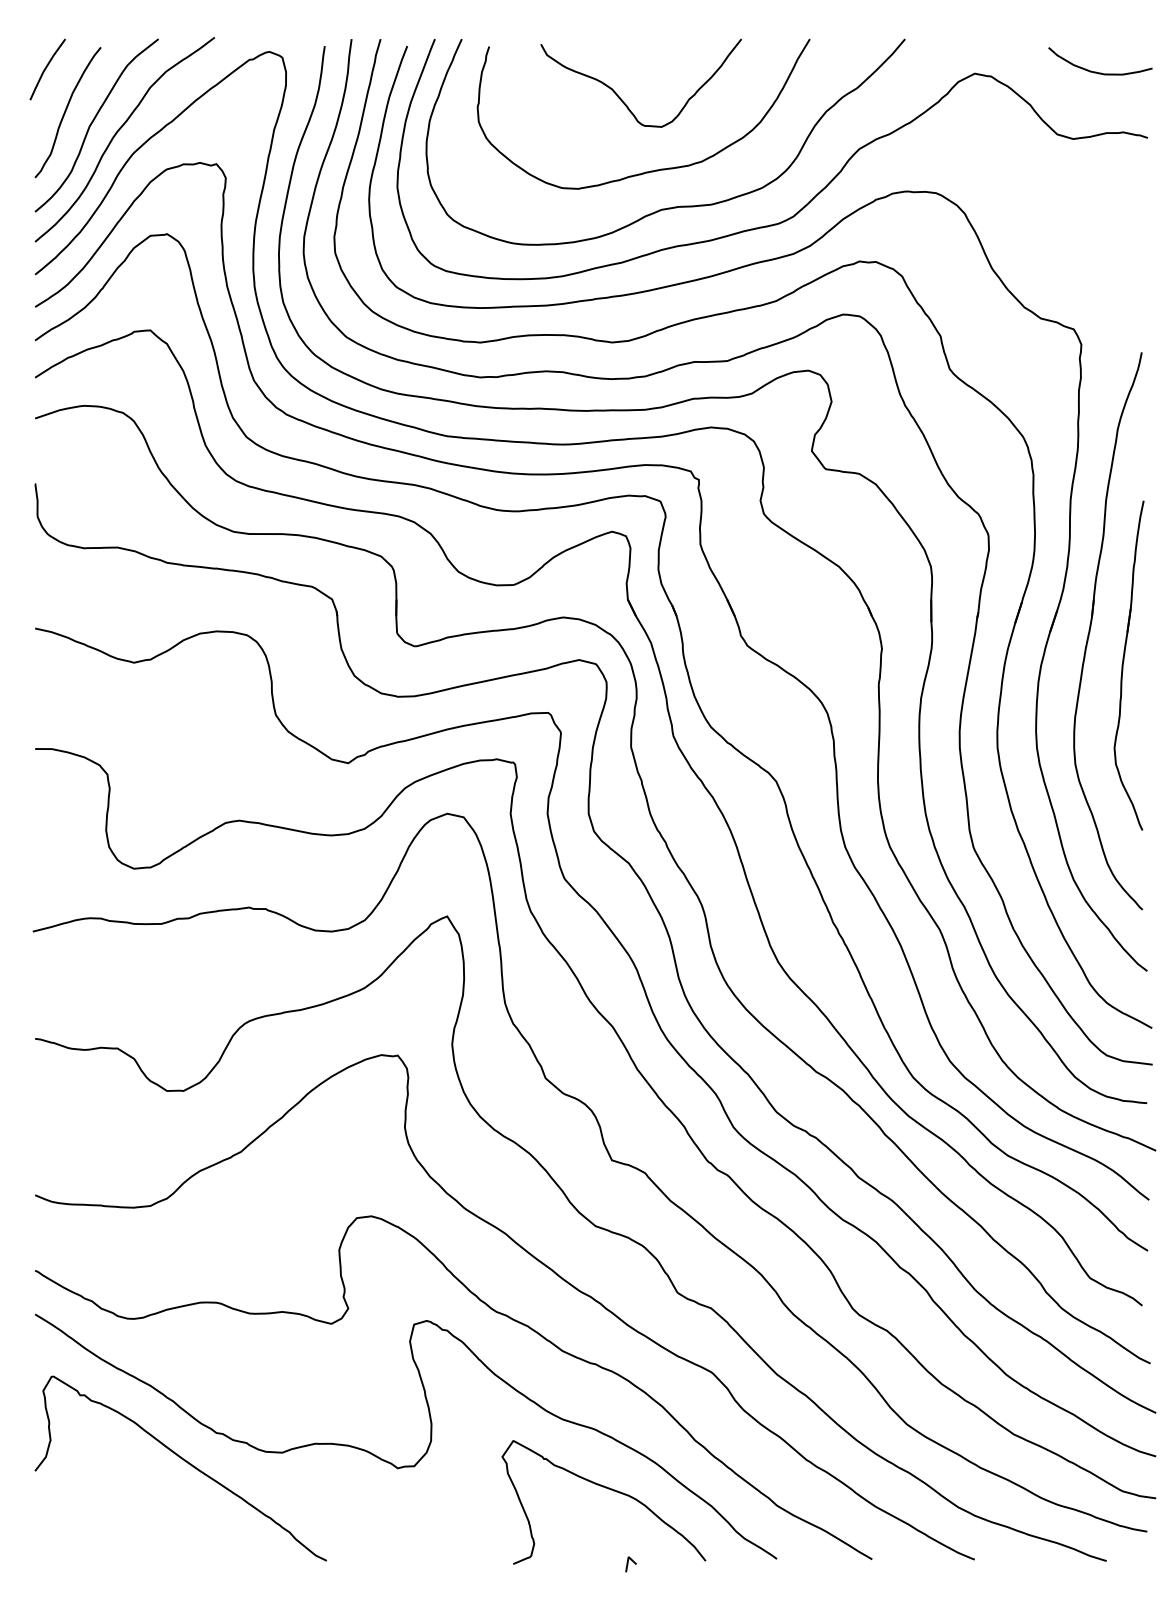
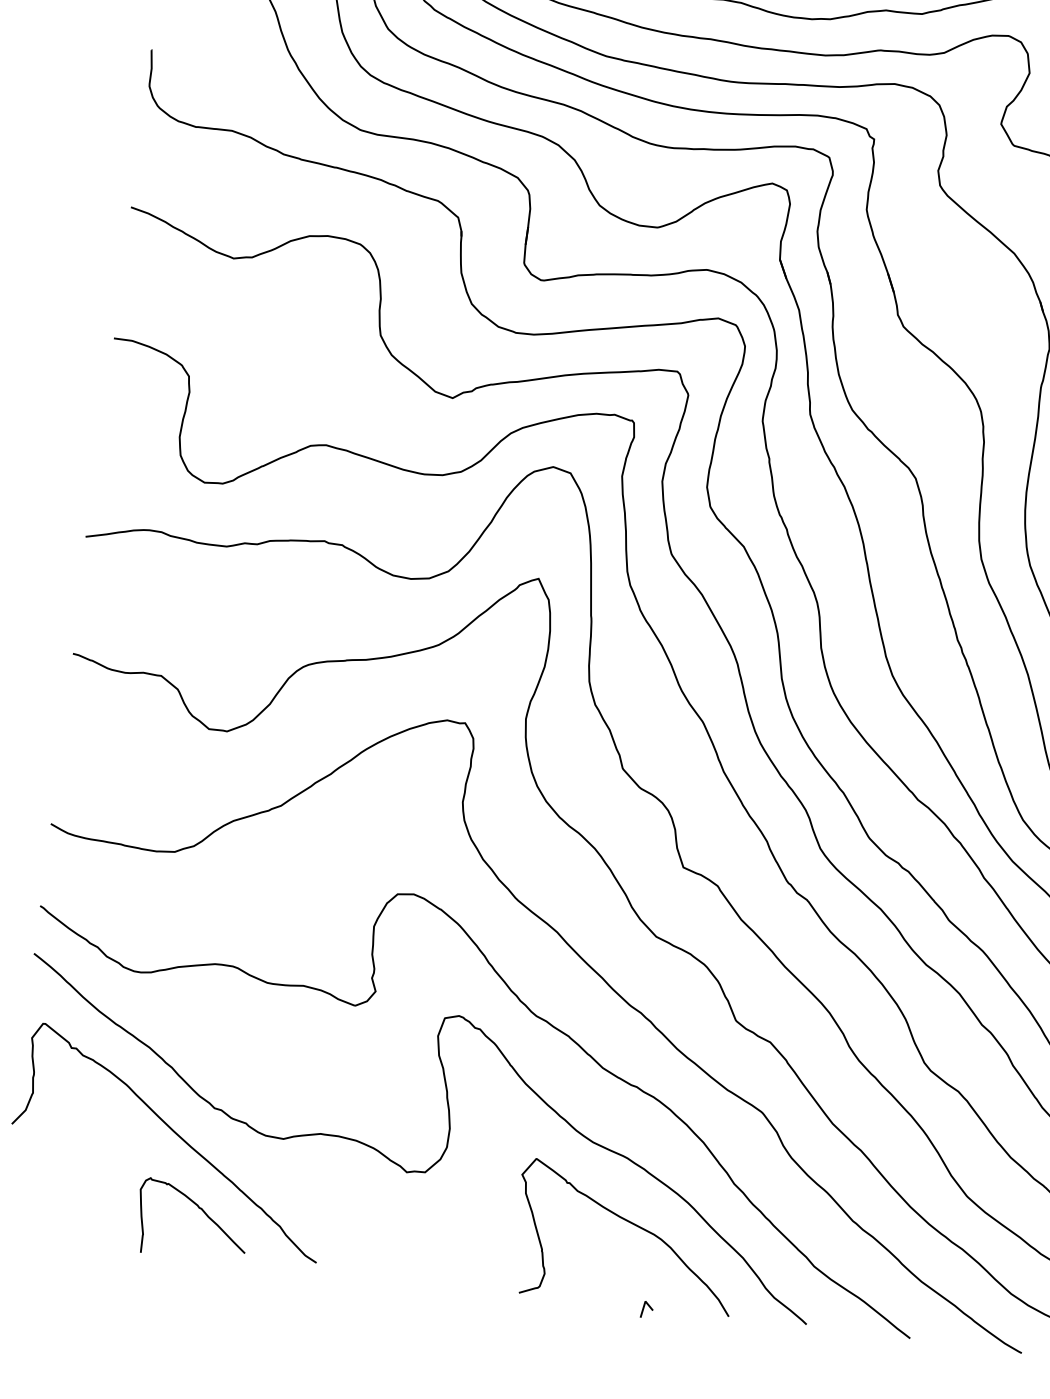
curve: (215, 1526) -> (200, 1209), added

